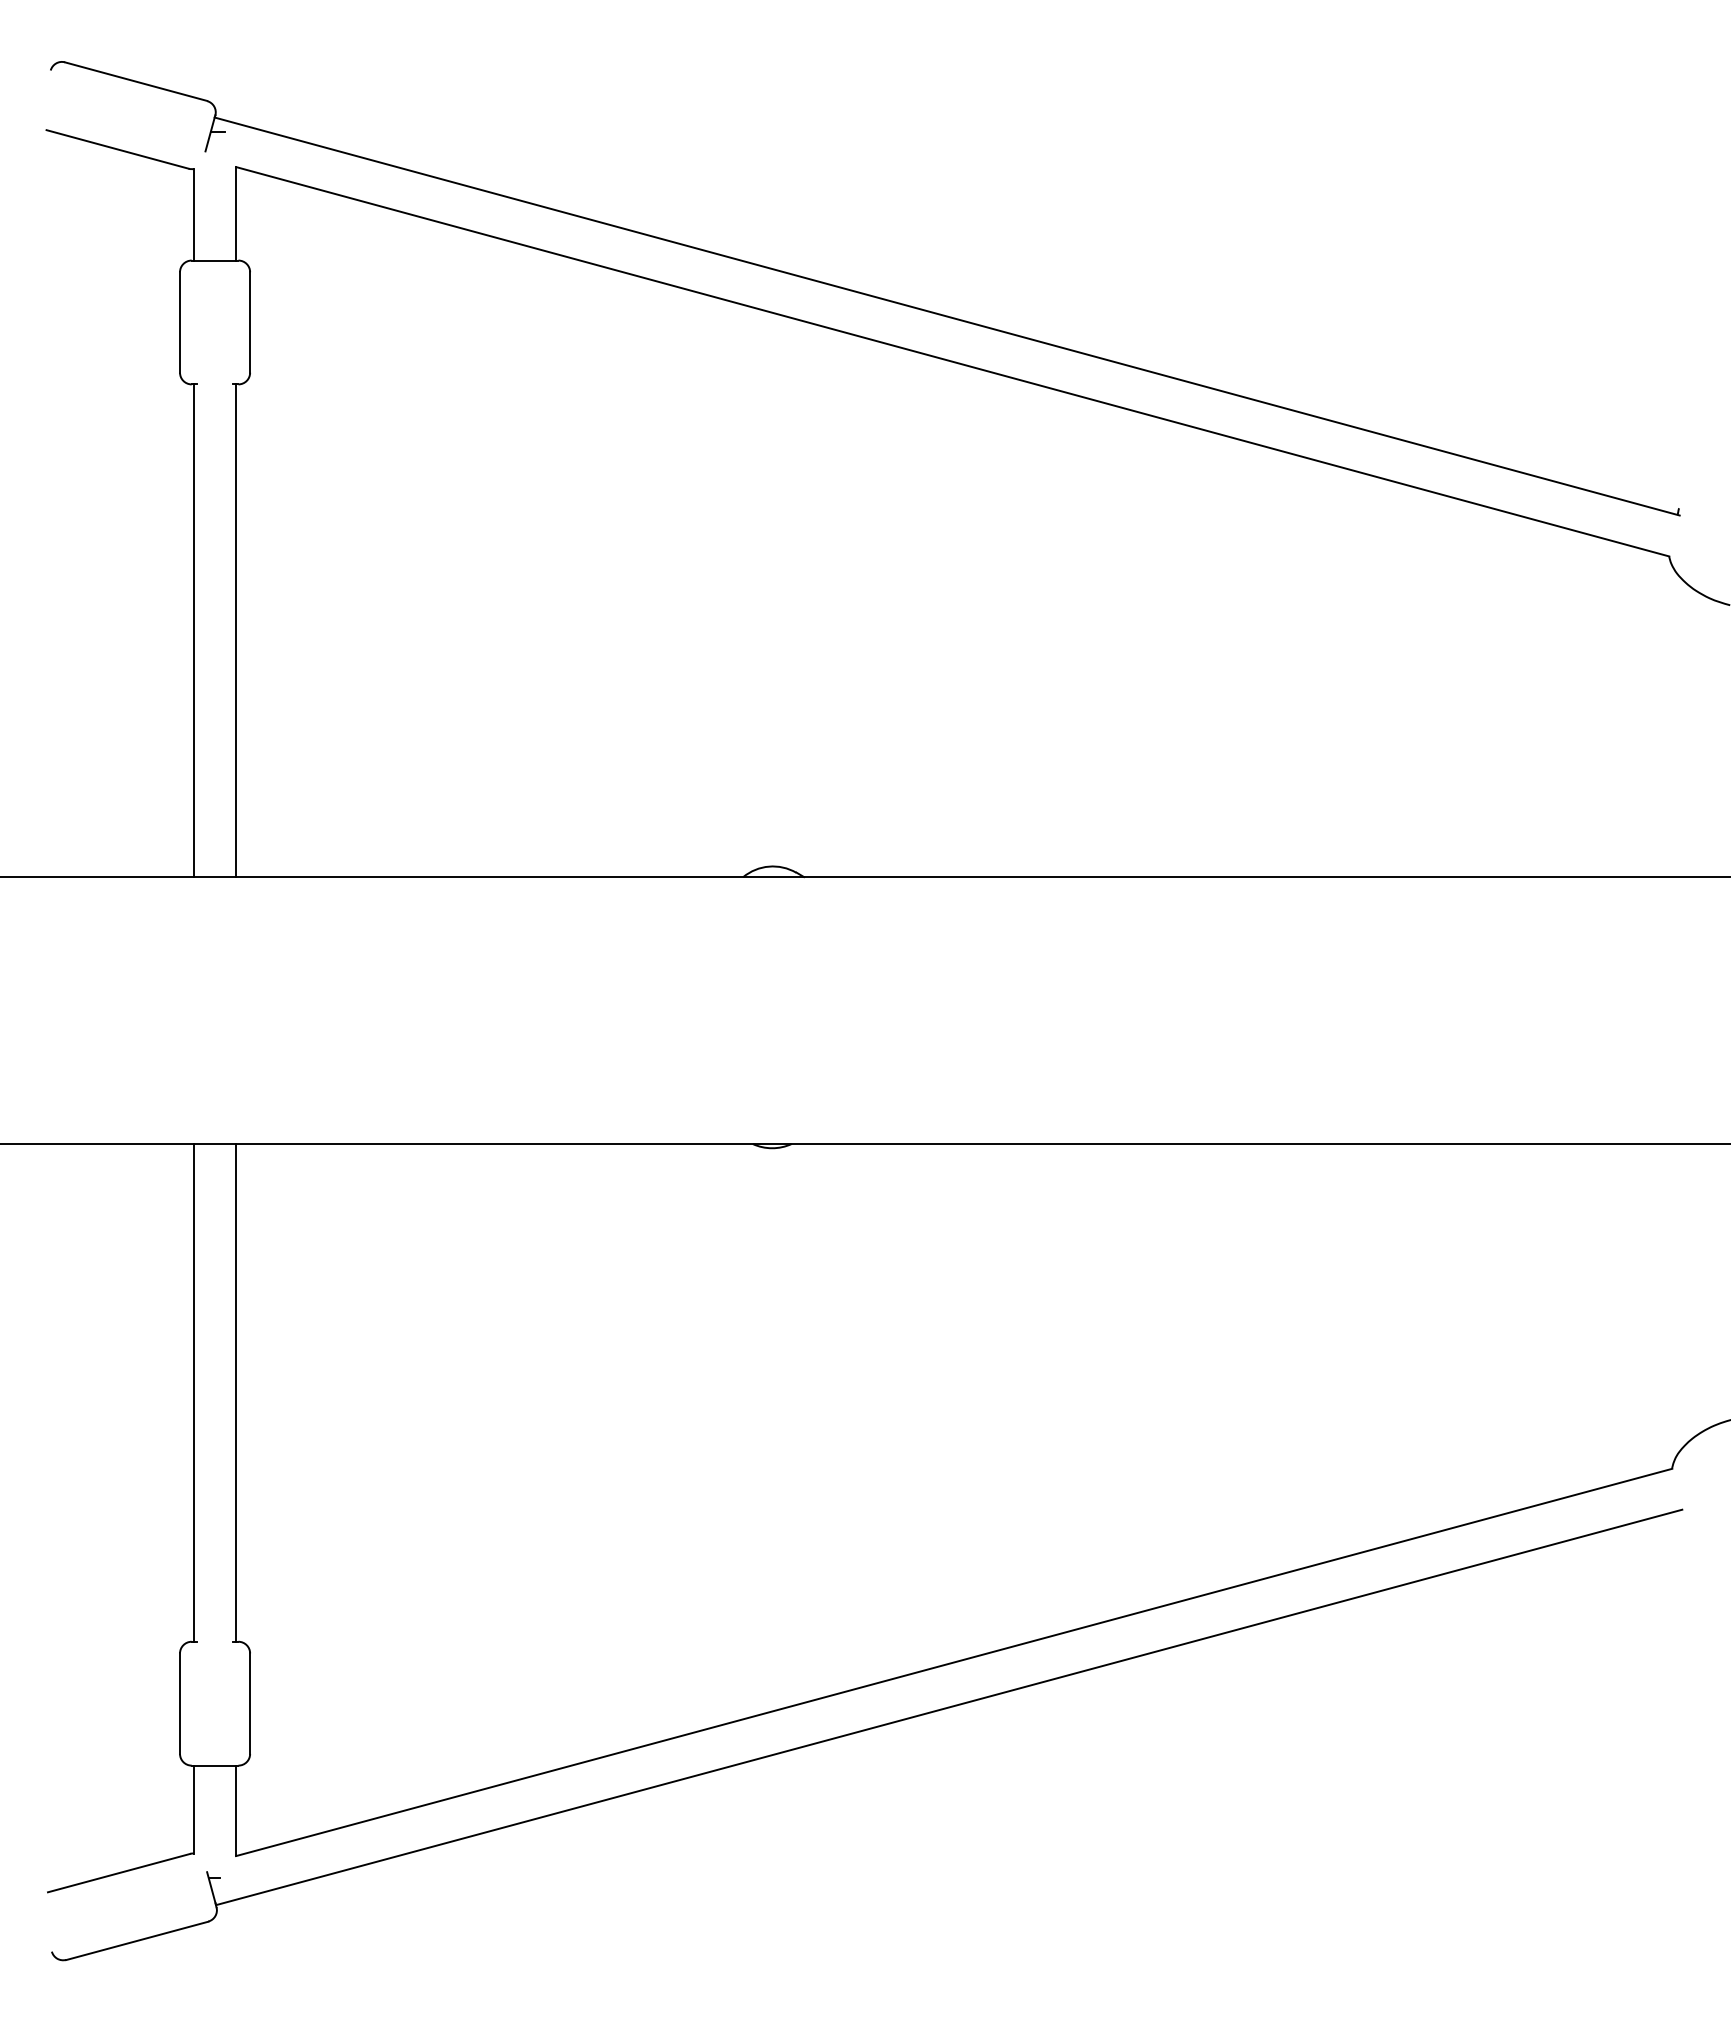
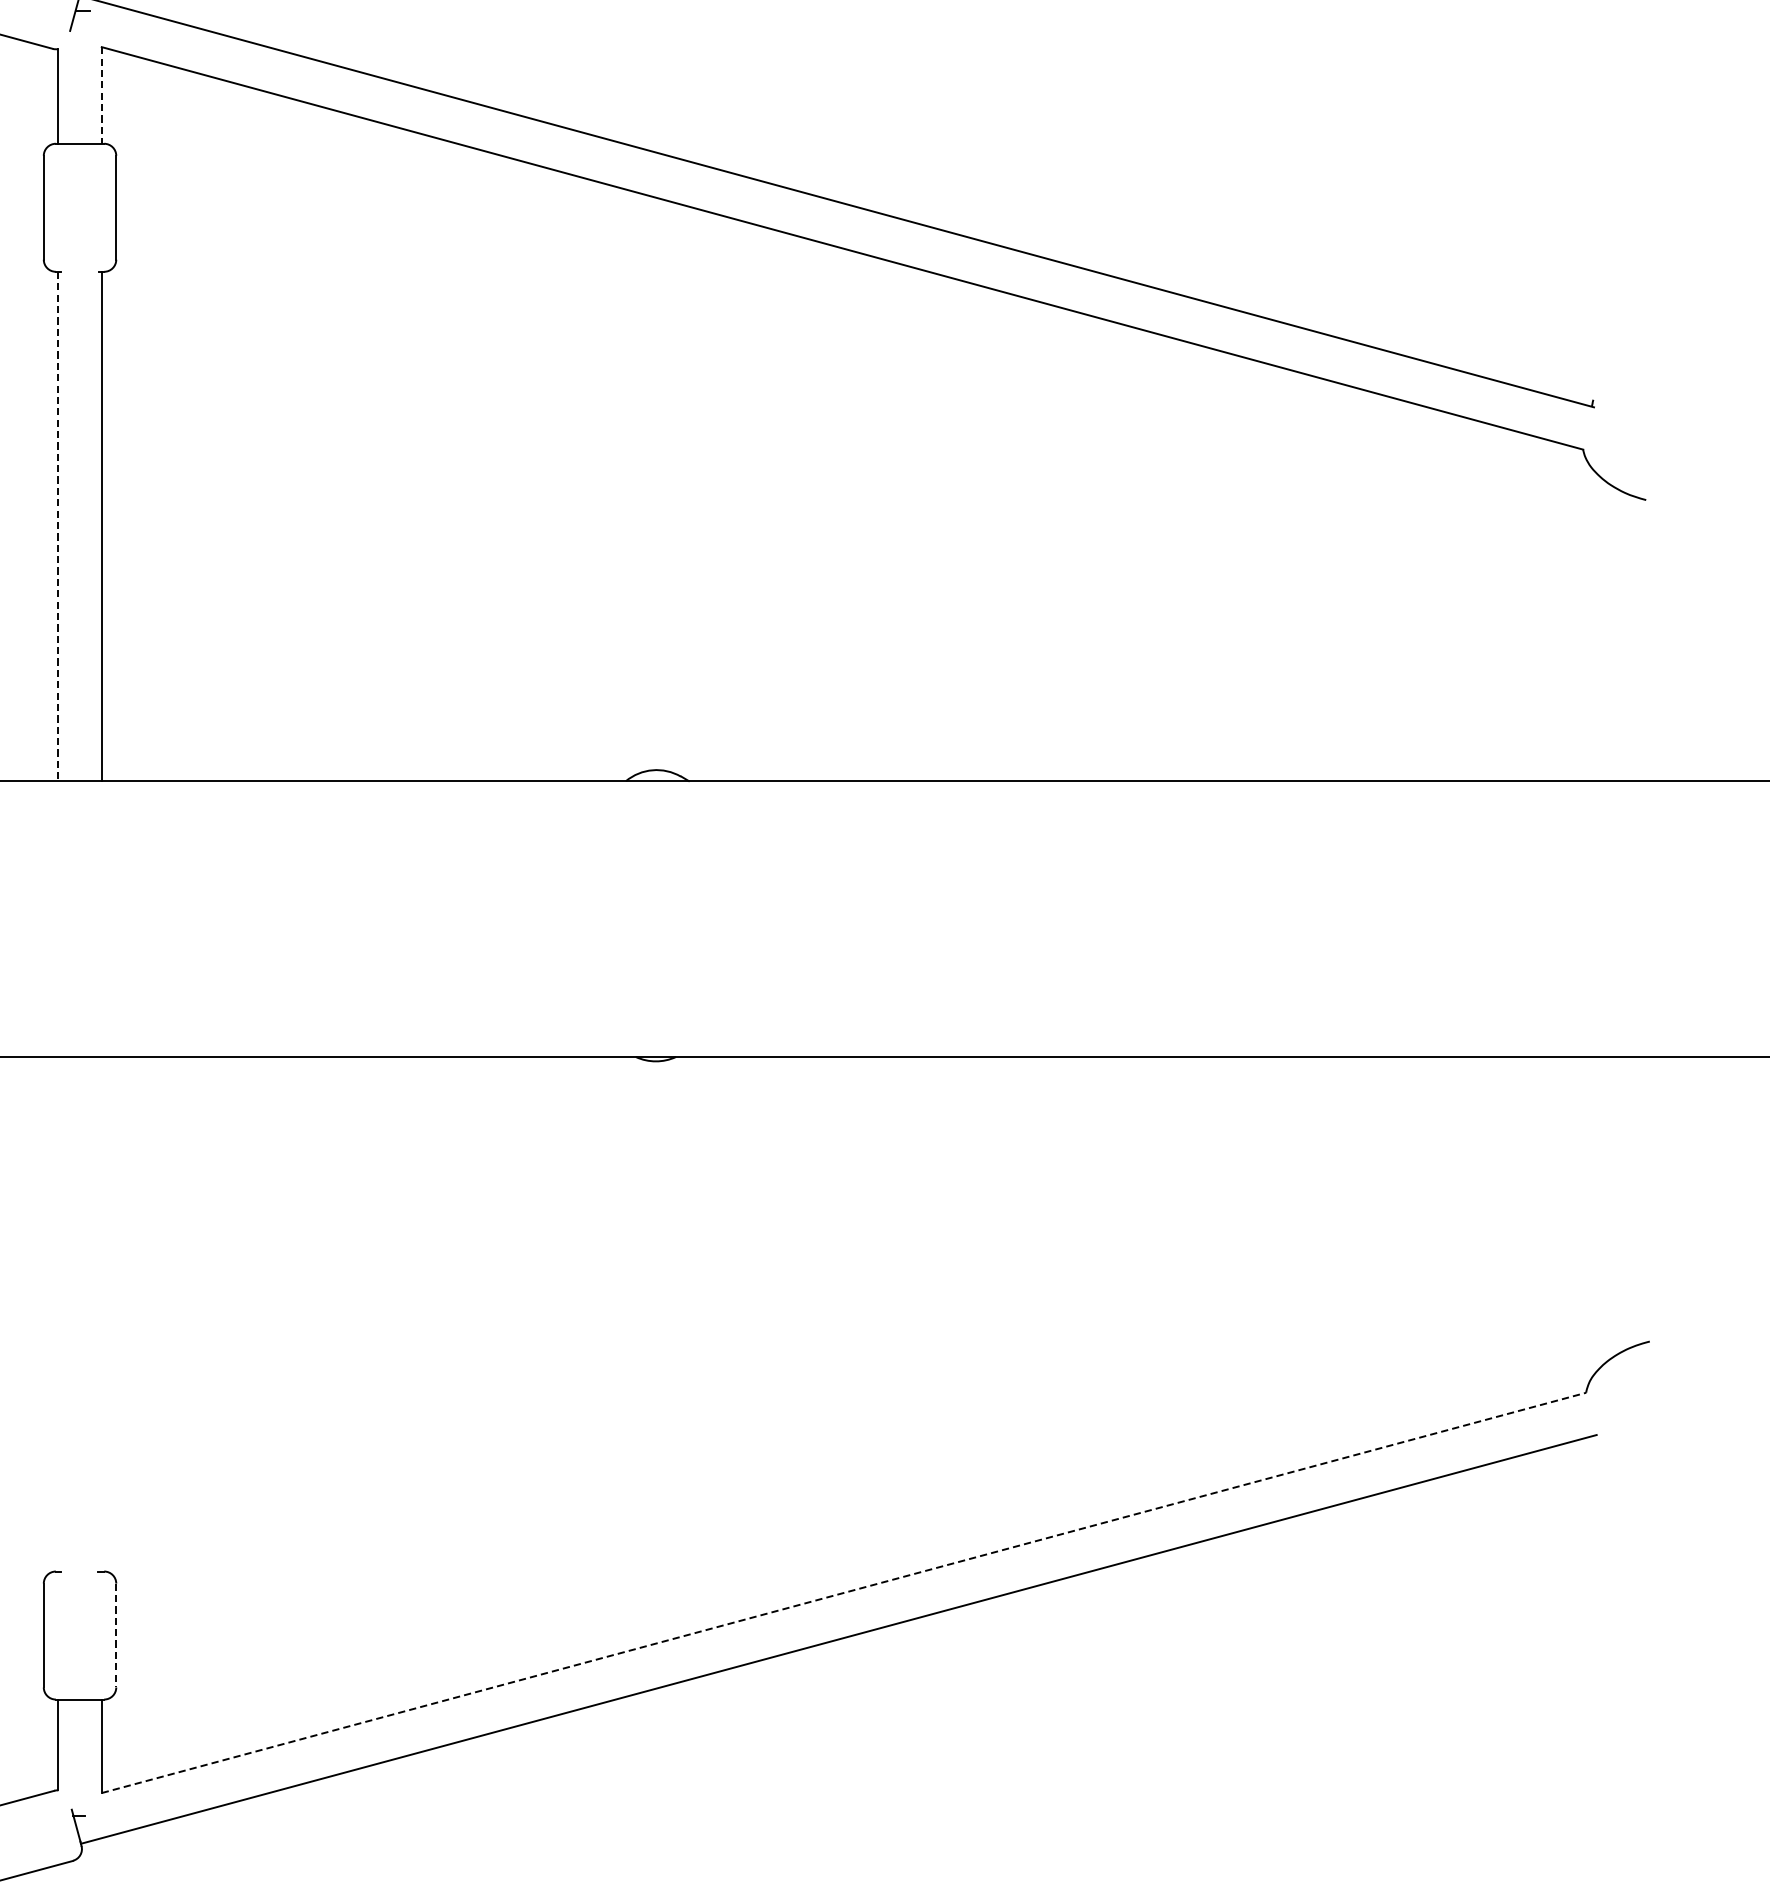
line: (236, 213) -> (102, 95), solid -> dashed
line: (194, 631) -> (58, 527), solid -> dashed
line: (194, 1392) -> (58, 1313), removed
line: (236, 1392) -> (102, 1313), removed
line: (954, 1662) -> (844, 1592), solid -> dashed
line: (250, 1704) -> (116, 1636), solid -> dashed

